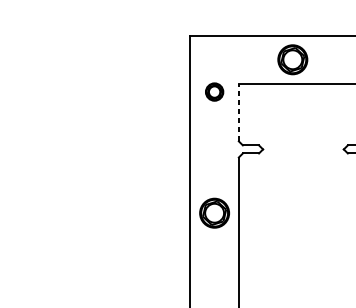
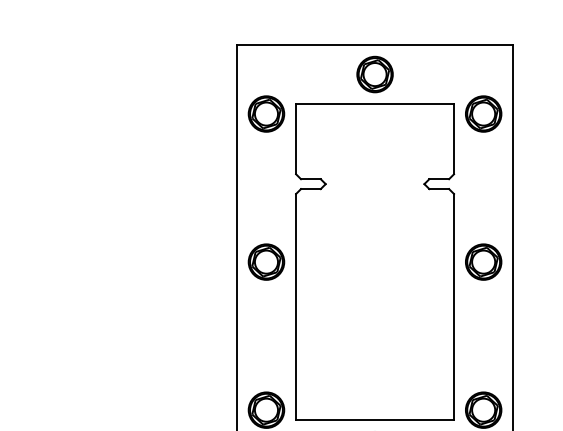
part: (292, 59) -> (374, 74), moved
part: (214, 91) -> (266, 113), size x1.67
line: (239, 112) -> (296, 138), dashed -> solid

